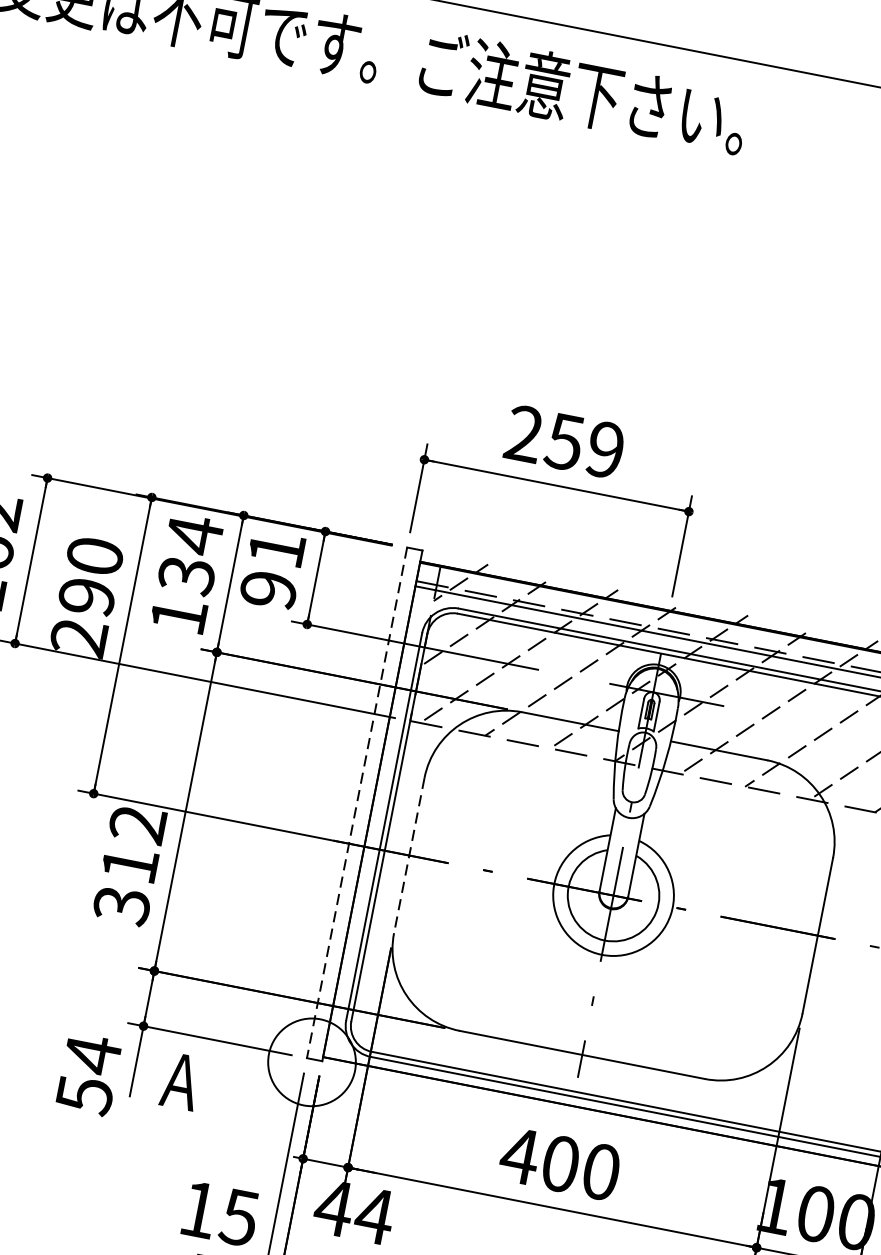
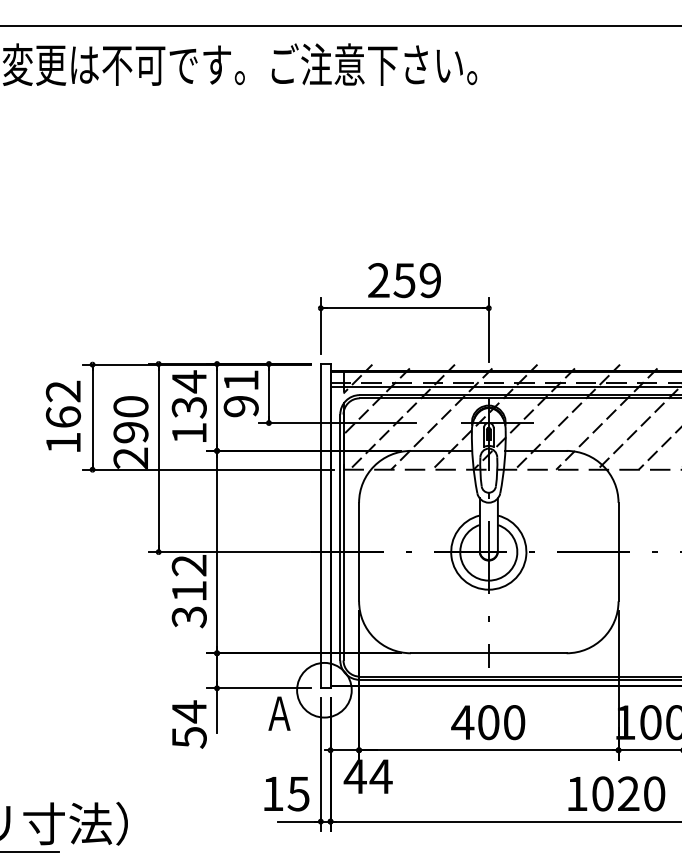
line: (356, 803) -> (320, 526), dashed -> solid
line: (409, 856) -> (359, 552), dashed -> solid
text: (180, 1081) -> (279, 713), moved

